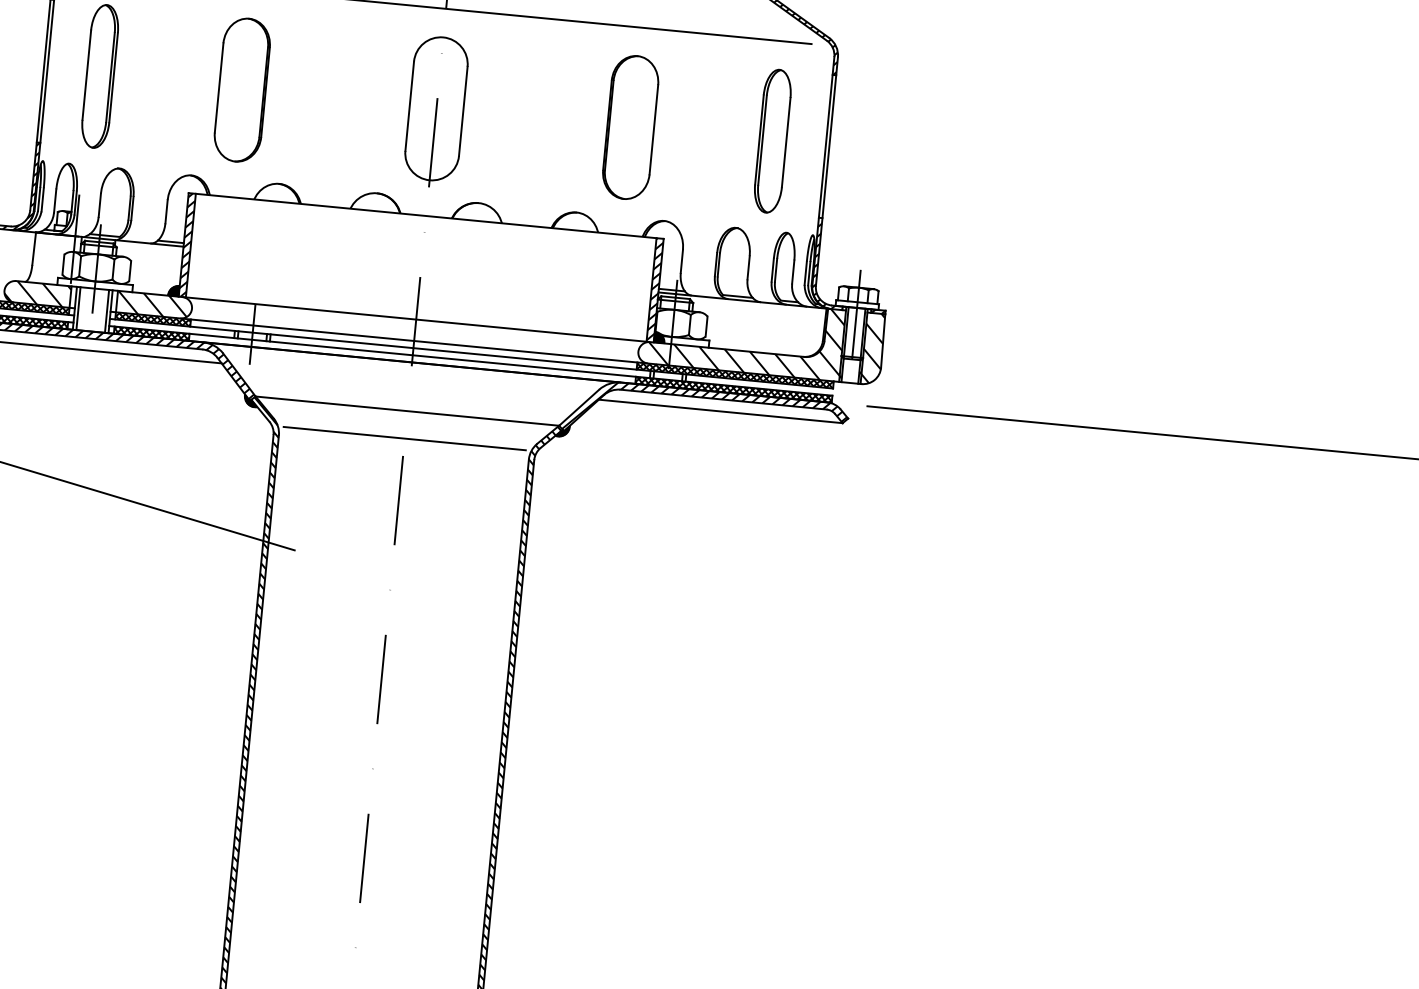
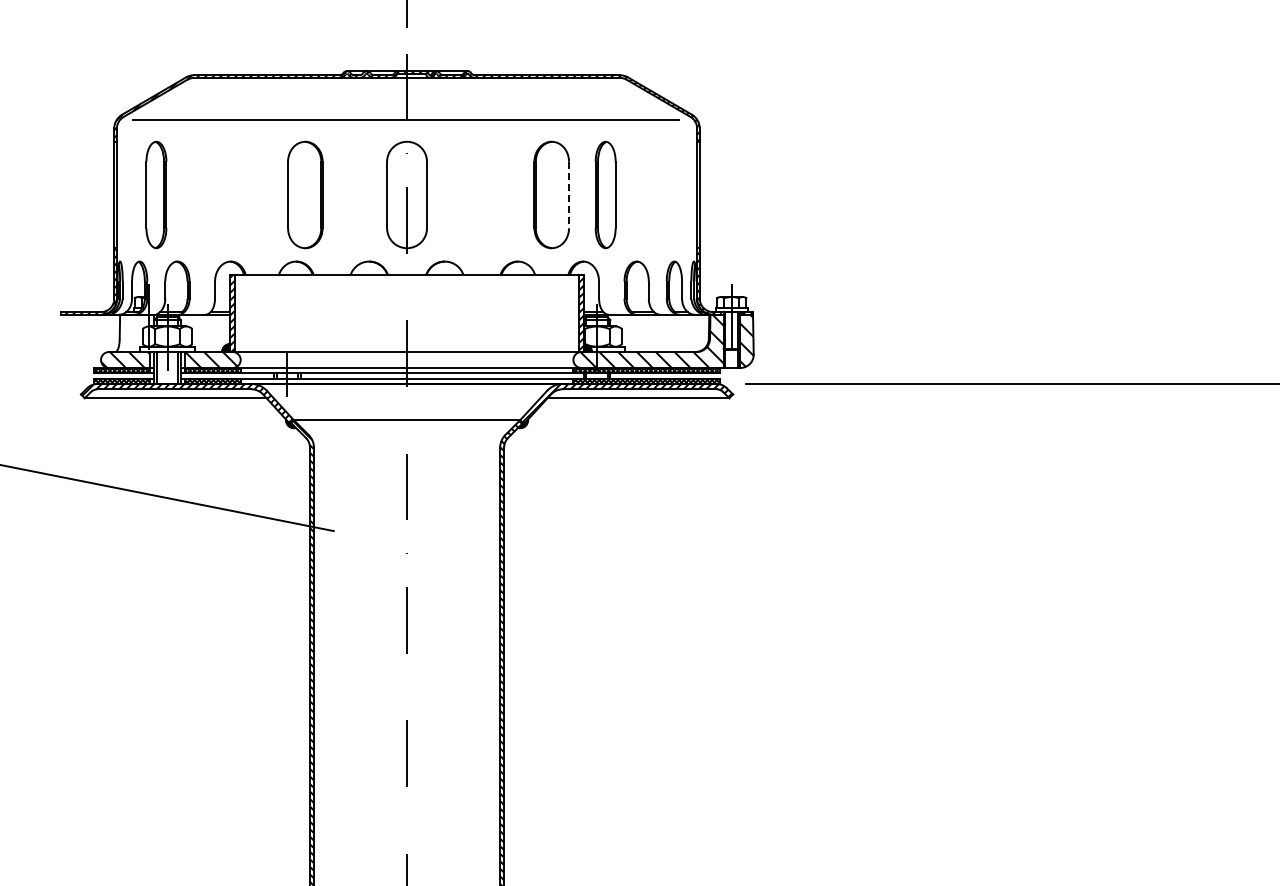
part: (242, 89) -> (305, 194), moved
line: (654, 130) -> (569, 195), solid -> dashed
part: (772, 140) -> (605, 194), moved
line: (404, 438) -> (406, 440), removed

